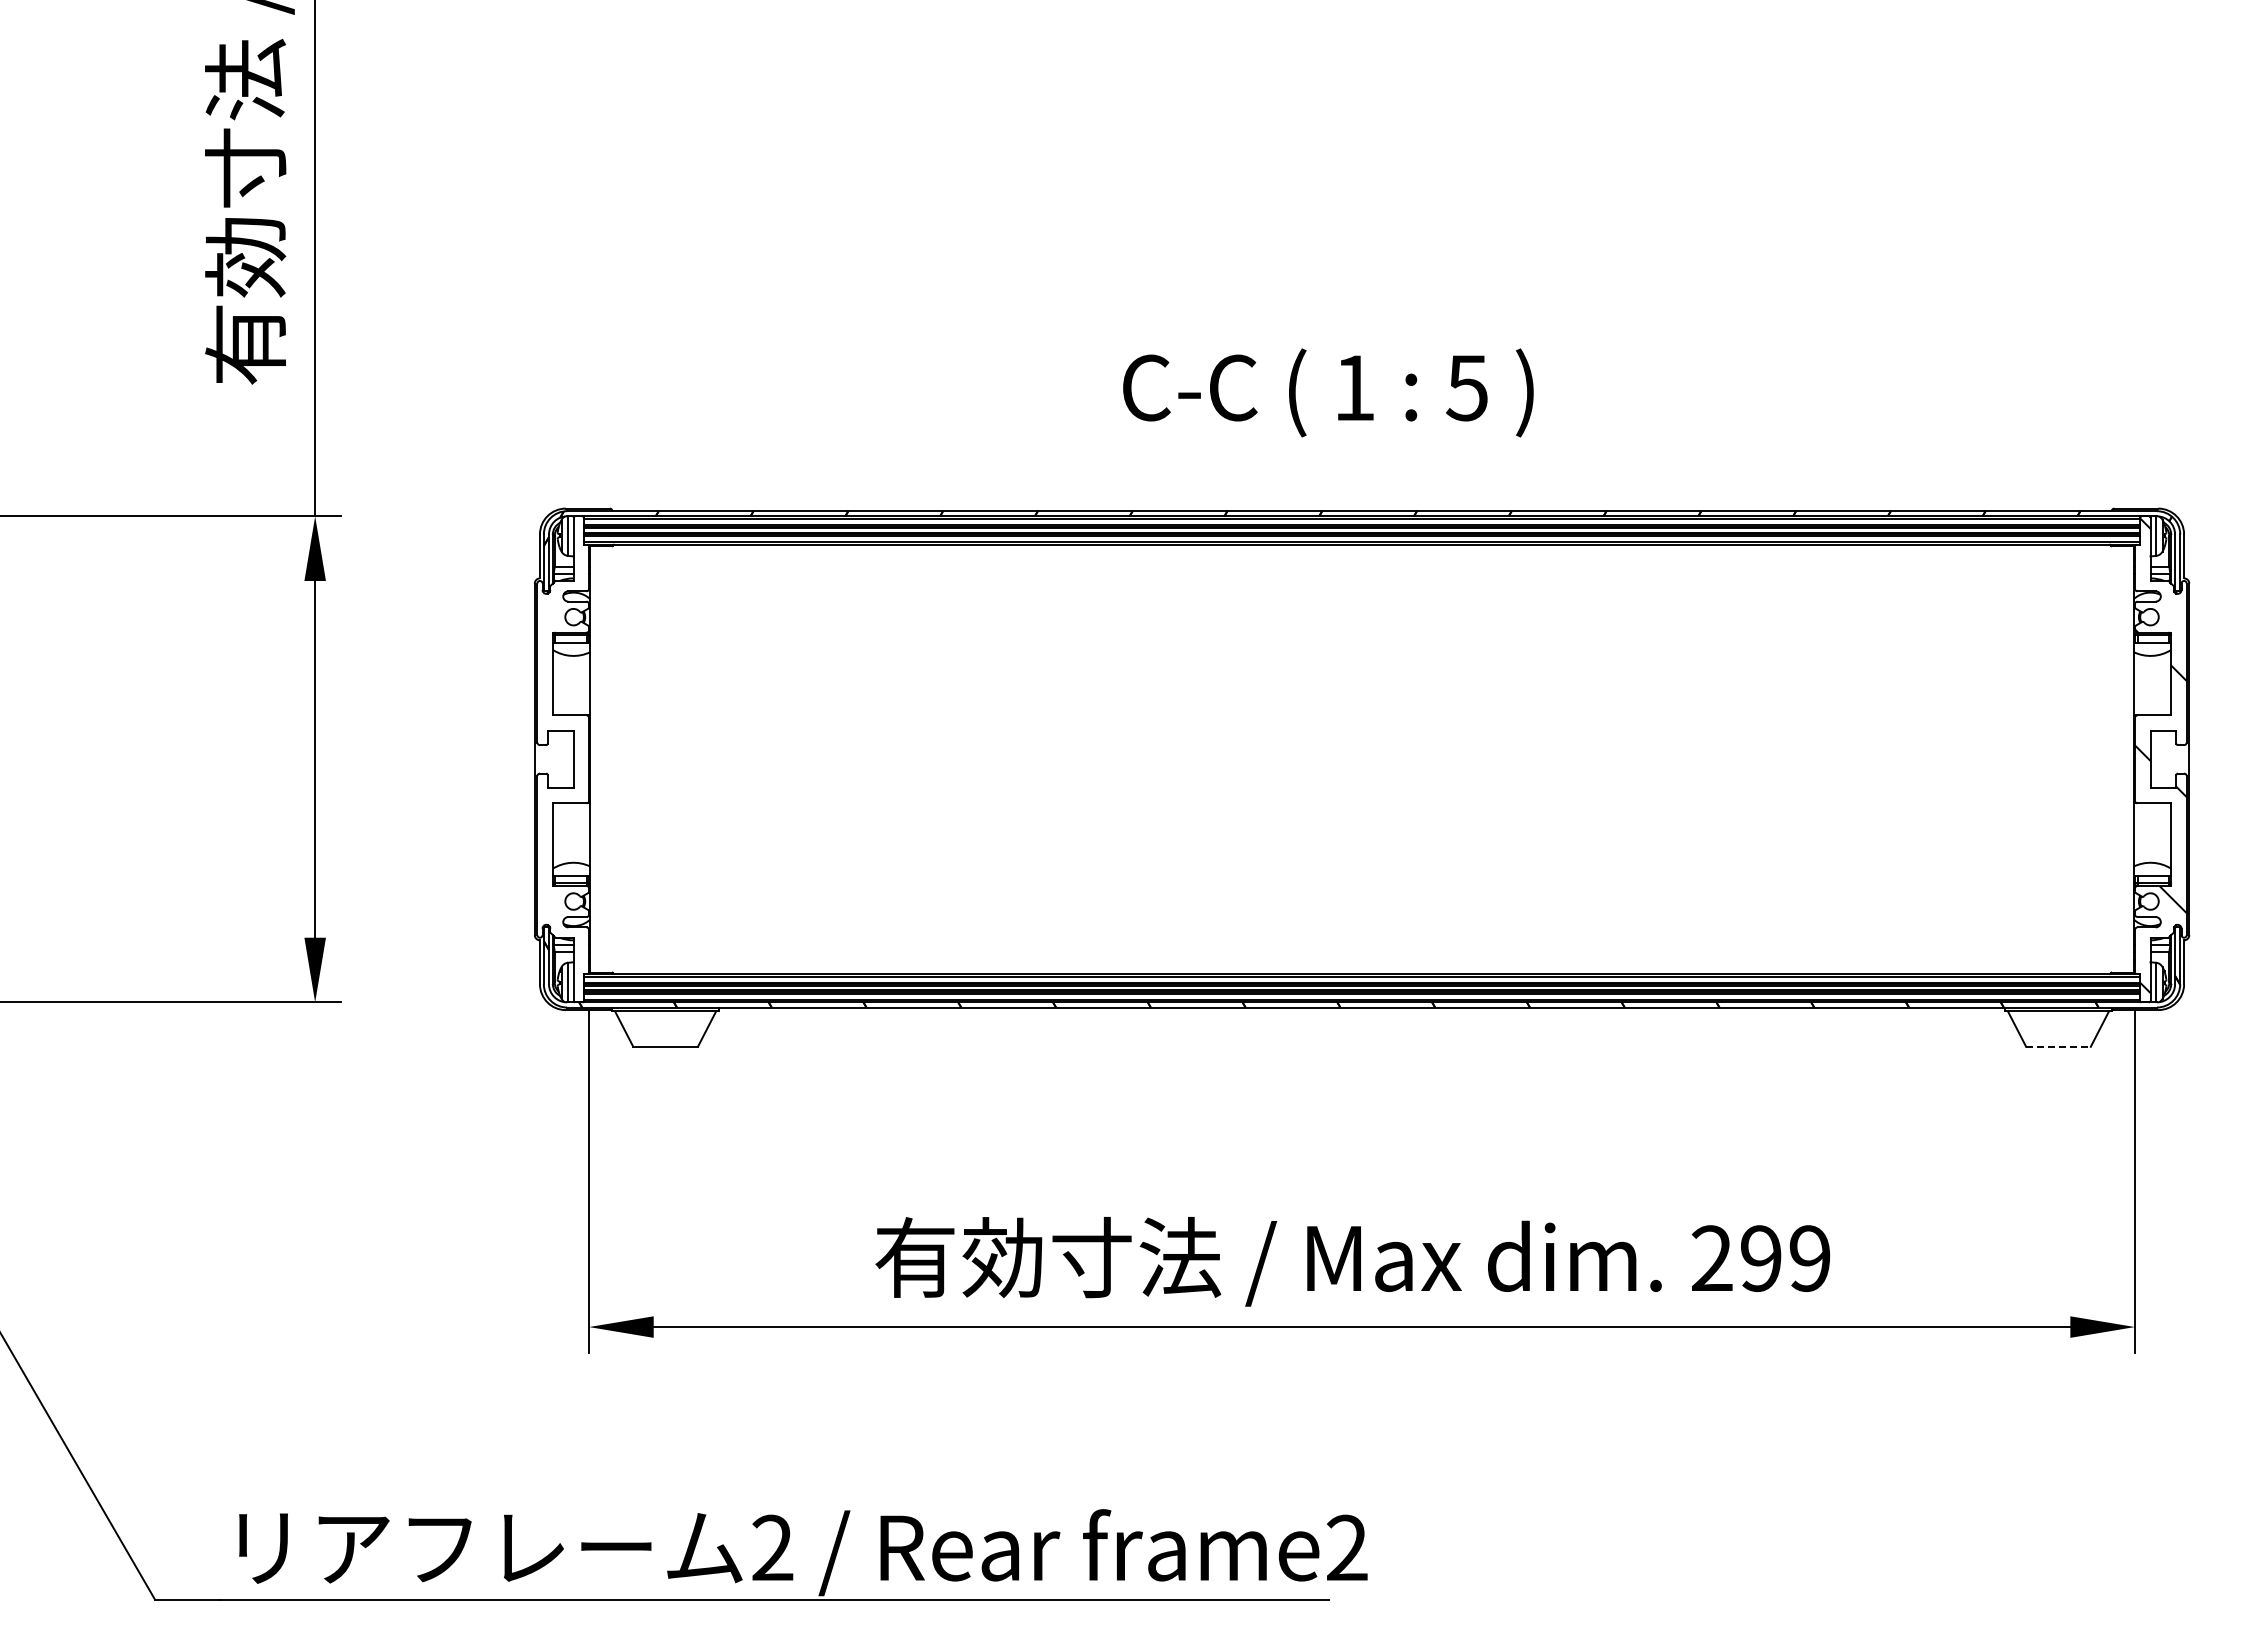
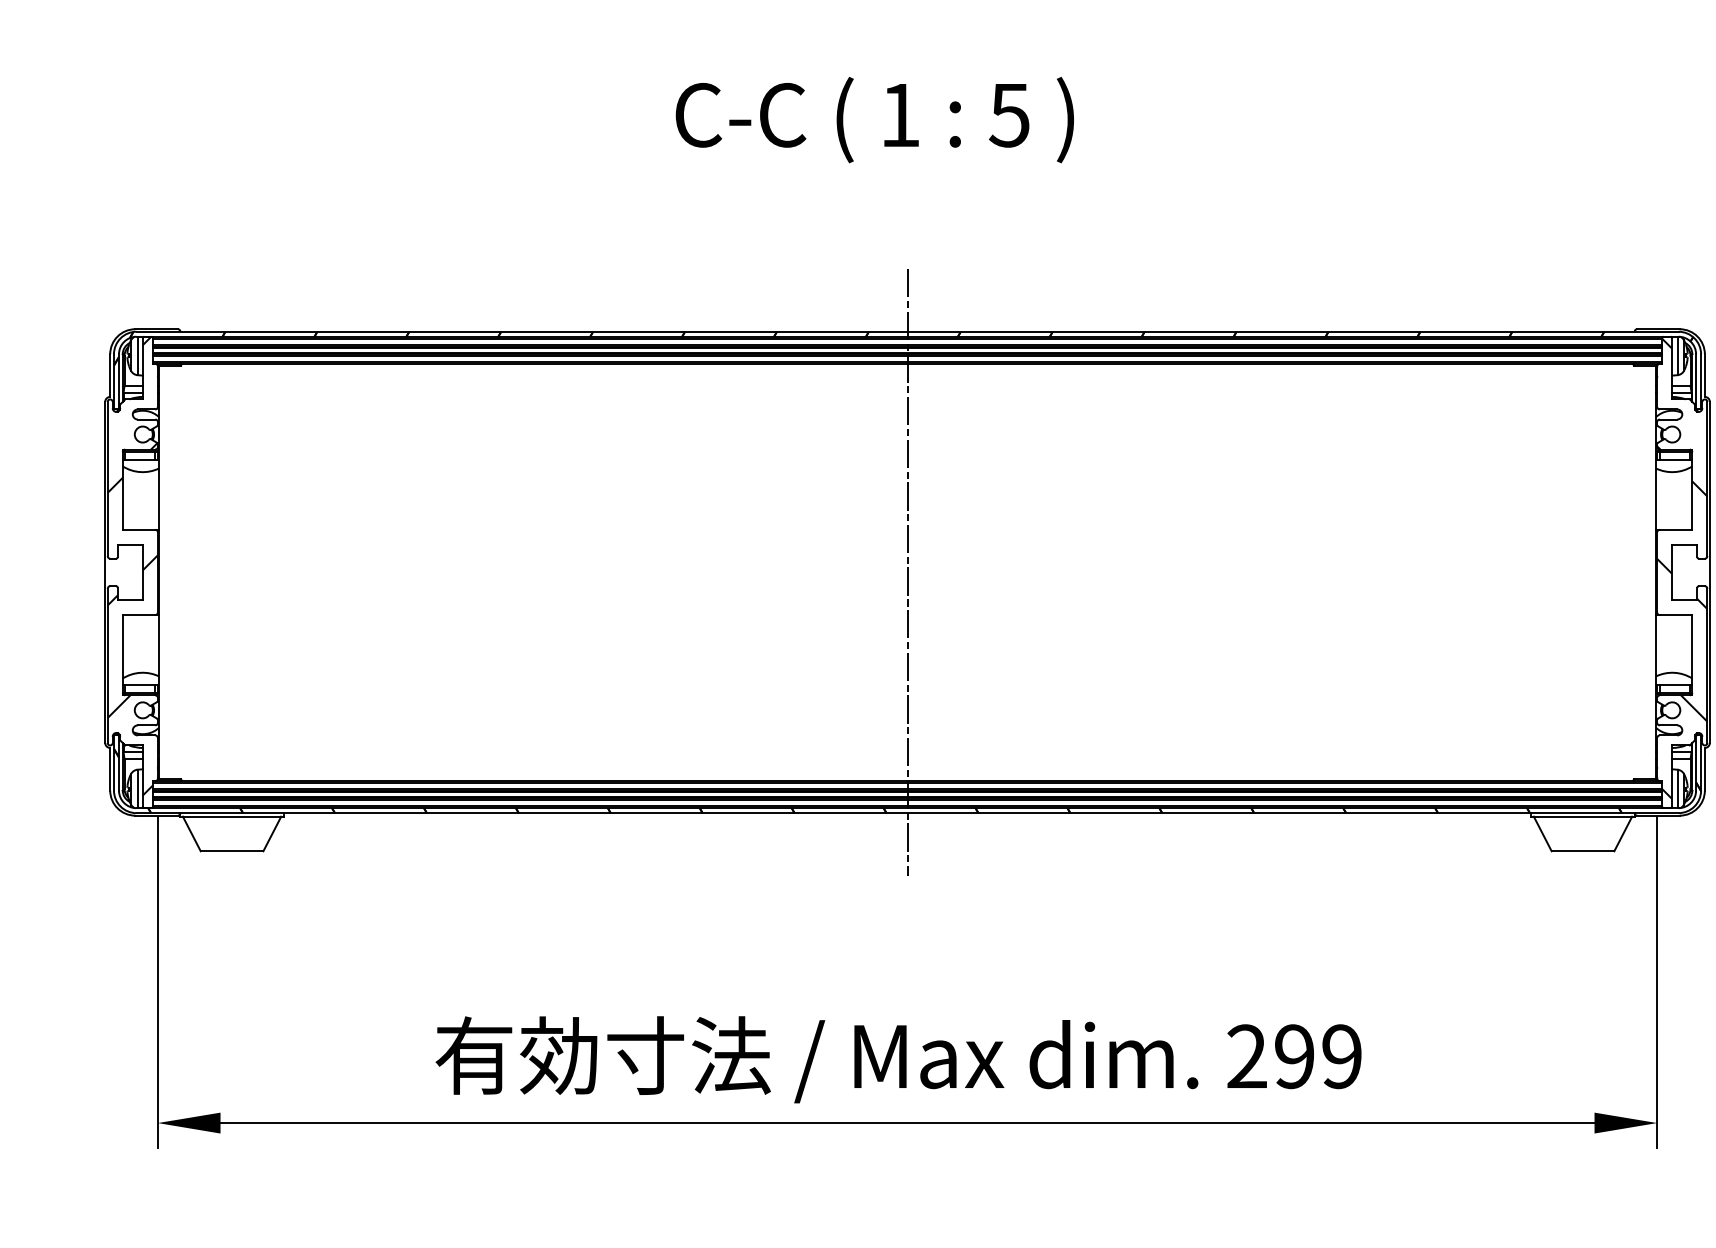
text: (1328, 392) -> (875, 119), moved
hatch: (563, 752) -> (133, 565), added
line: (1362, 759) -> (907, 572), added
line: (2058, 1046) -> (1583, 850), dashed -> solid

